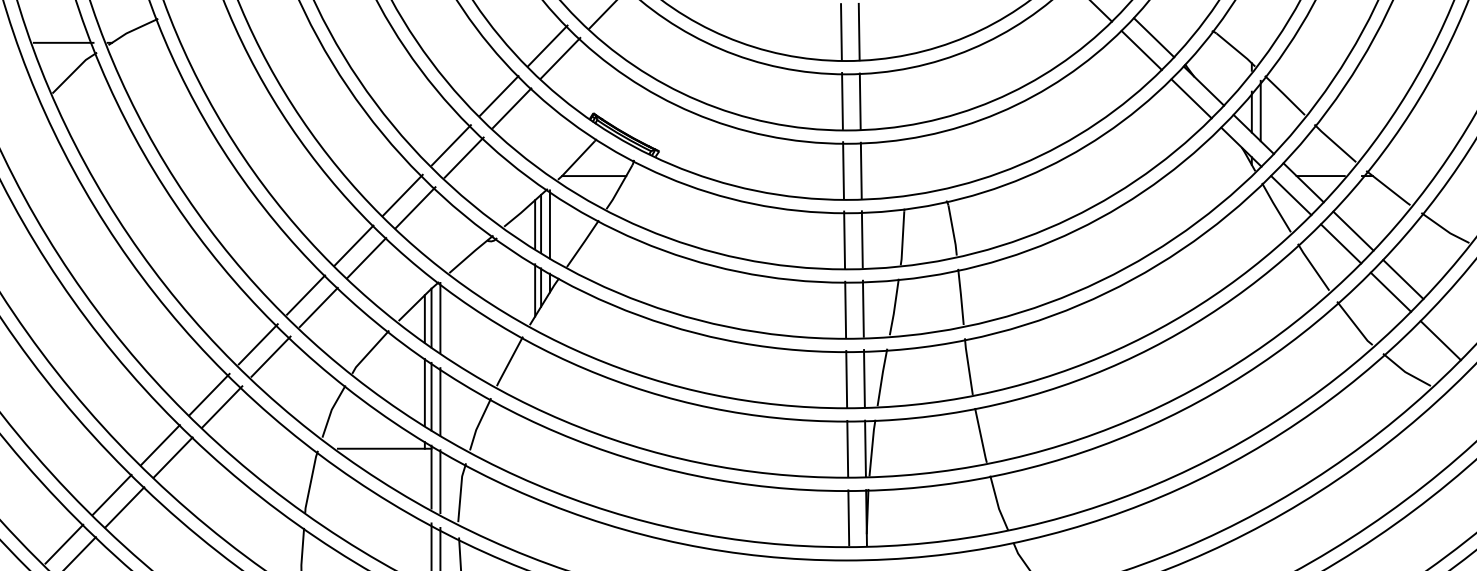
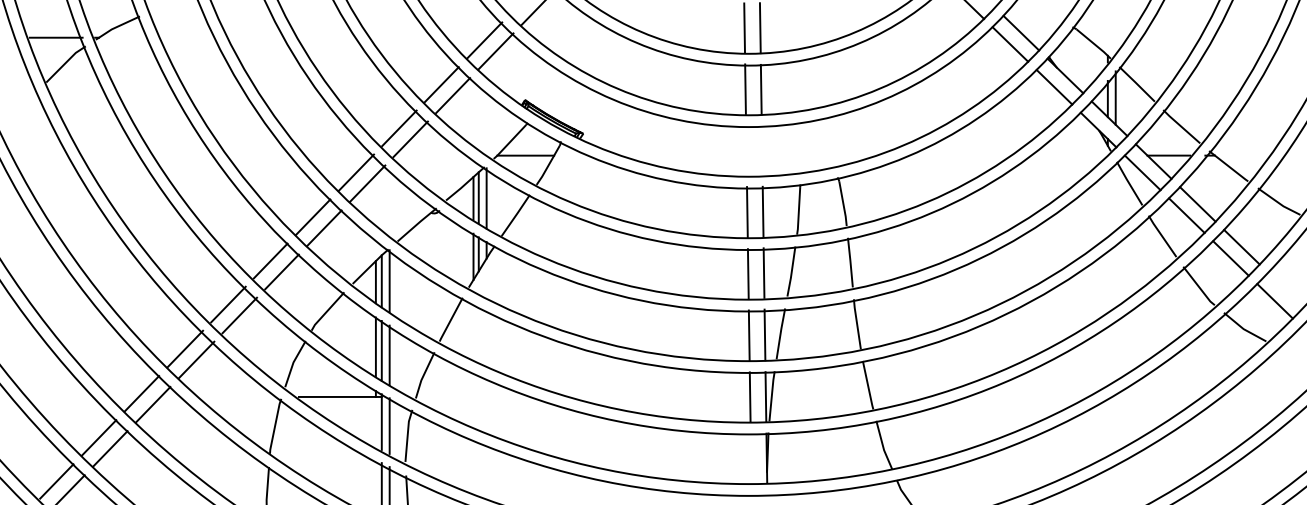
line: (843, 170) -> (746, 150), removed
line: (860, 170) -> (761, 150), removed
line: (848, 517) -> (750, 457), removed

